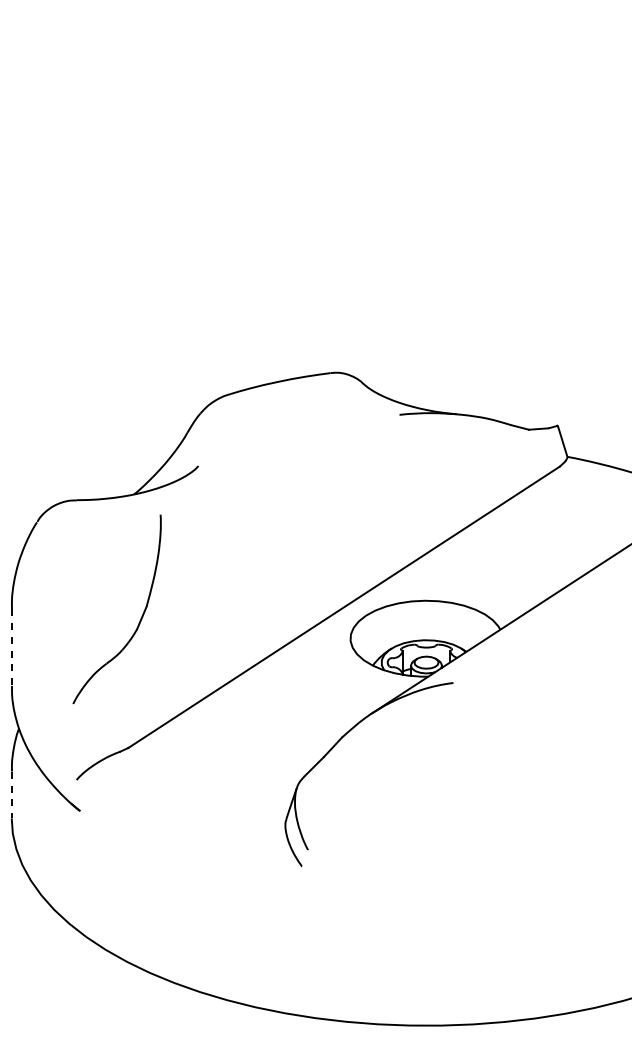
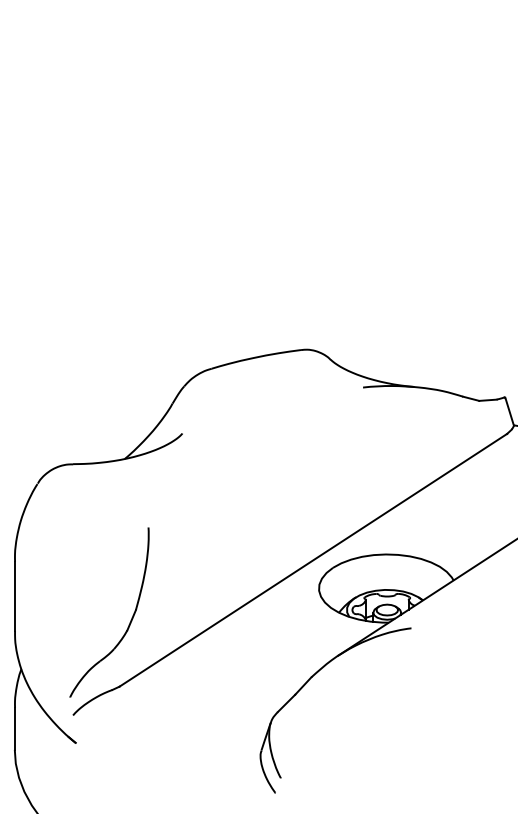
part: (139, 620) -> (129, 622), moved
line: (11, 647) -> (14, 596), dashed -> solid
line: (11, 795) -> (14, 729), dashed -> solid

